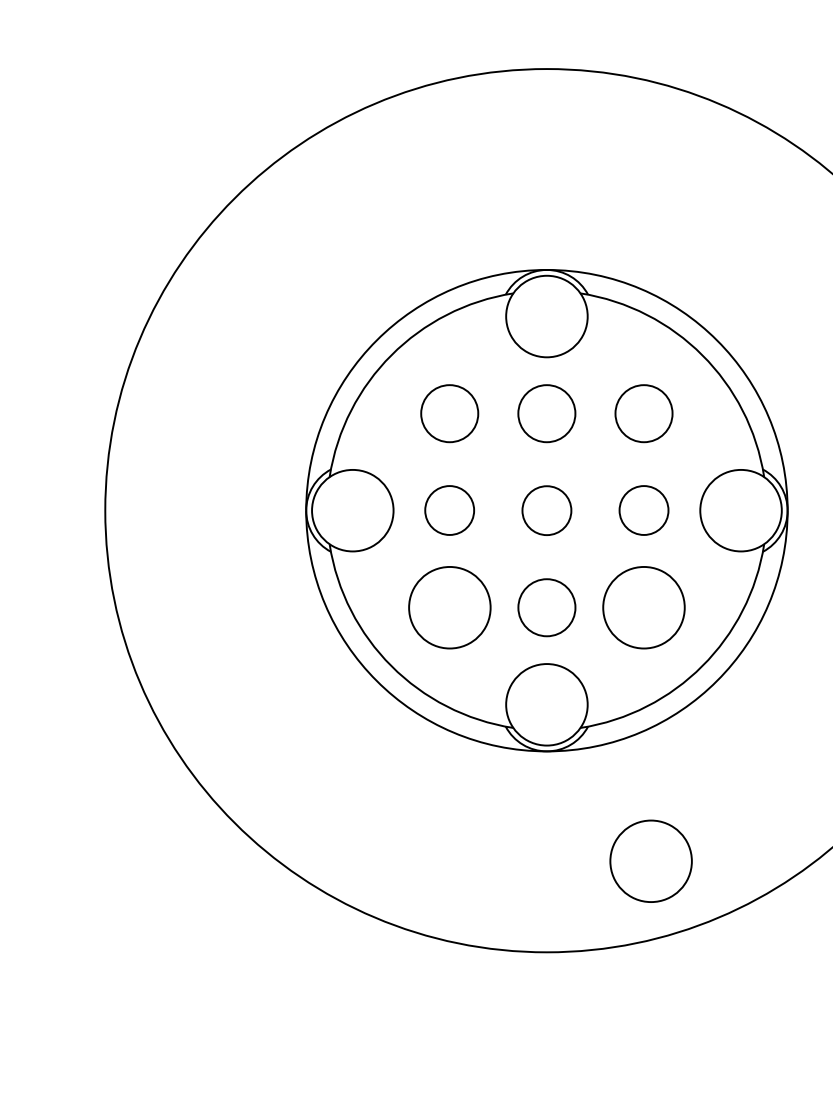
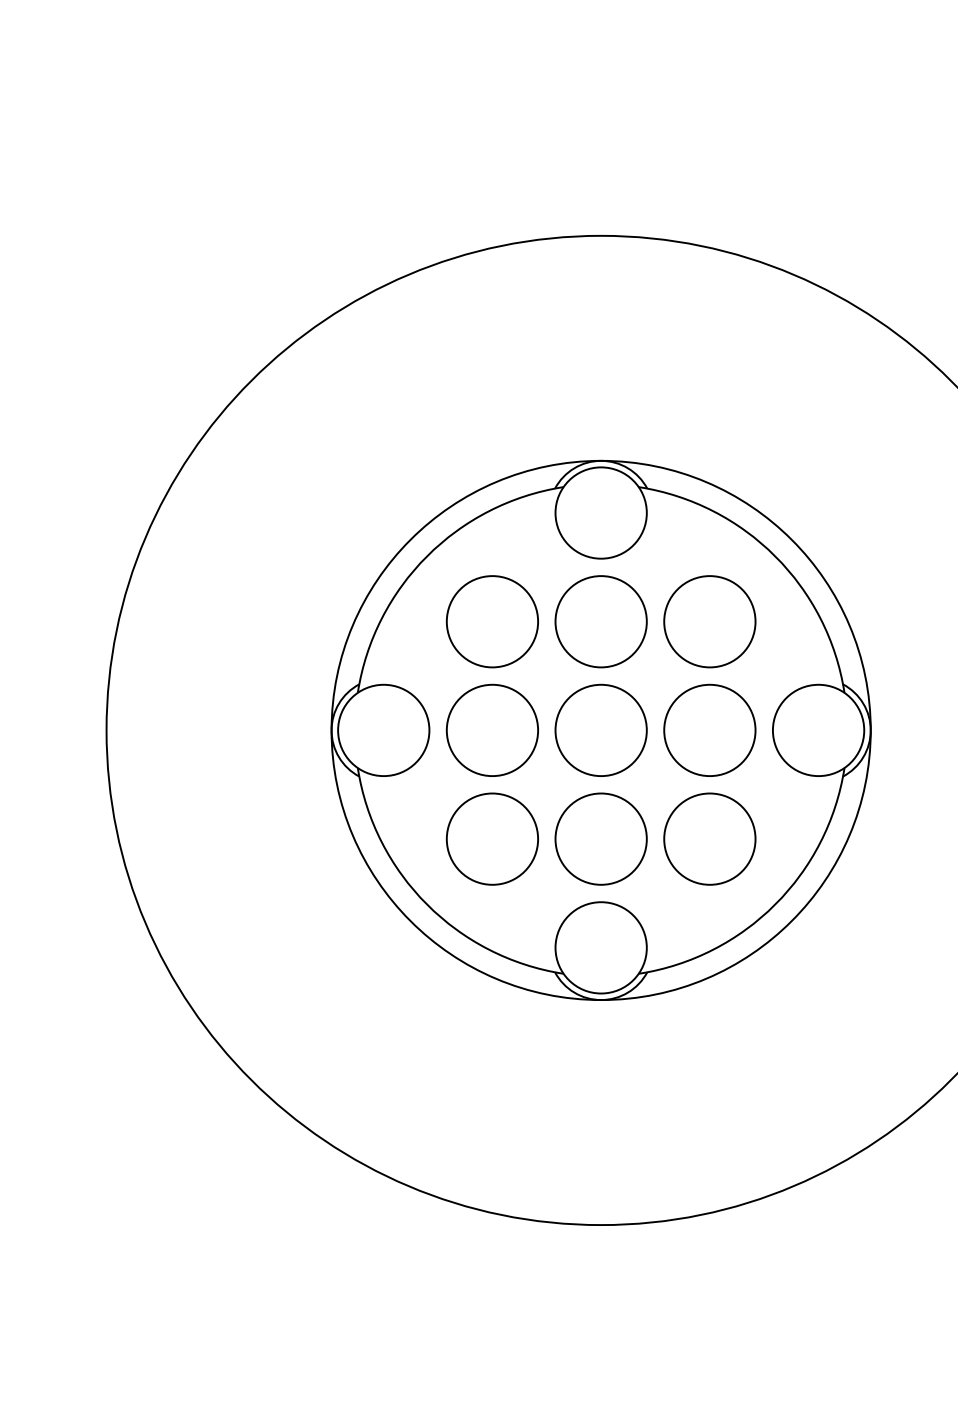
circle: (449, 413) -> (491, 621), size x1.43
circle: (546, 413) -> (600, 621), size x1.43
circle: (643, 413) -> (709, 621), size x1.43
circle: (449, 509) -> (491, 729), size x1.67
circle: (643, 509) -> (709, 729), size x1.67
circle: (546, 510) -> (600, 730), size x1.67
circle: (546, 607) -> (600, 838), size x1.43
circle: (650, 860) -> (717, 1122), removed

